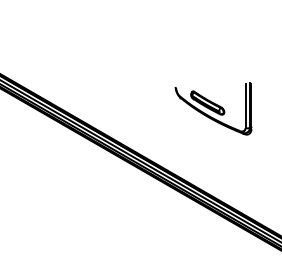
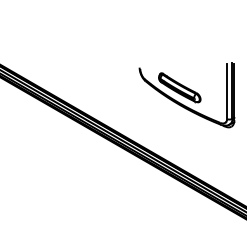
part: (212, 109) -> (186, 95), size x1.43

